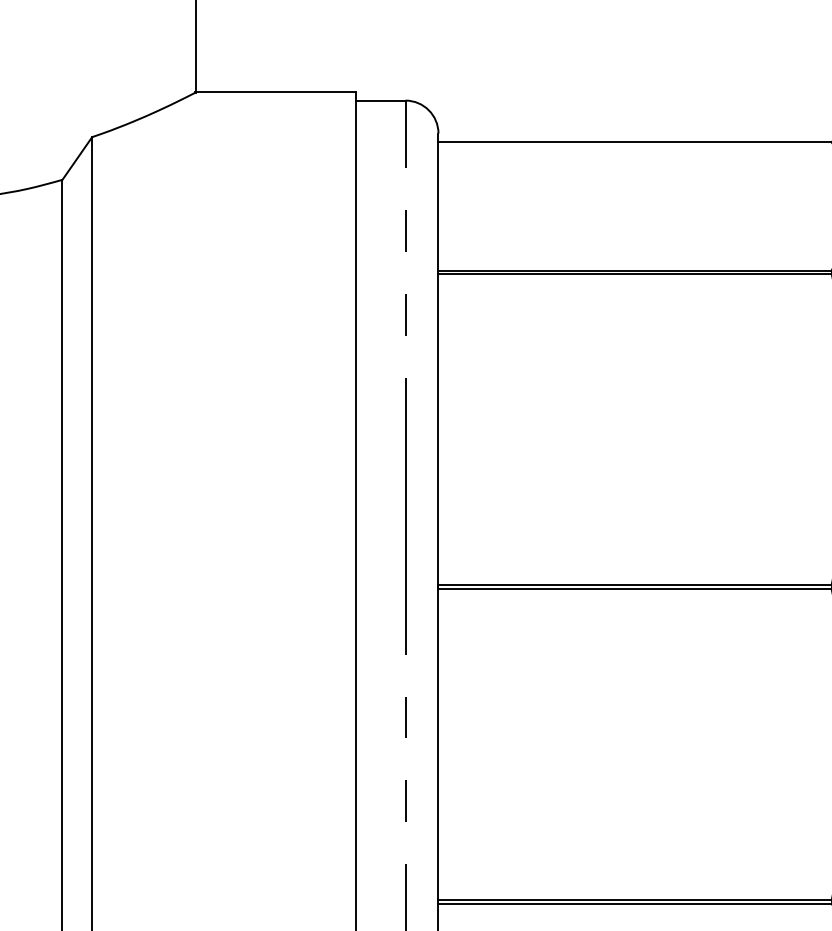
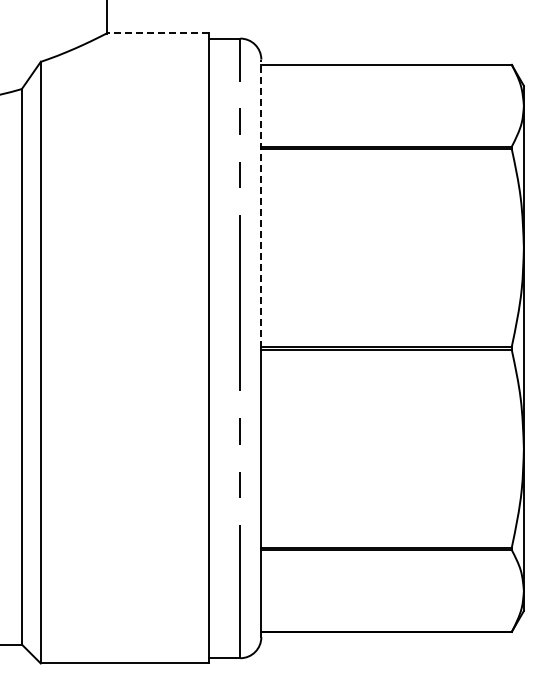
line: (275, 92) -> (157, 33), solid -> dashed
line: (438, 359) -> (261, 203), solid -> dashed

